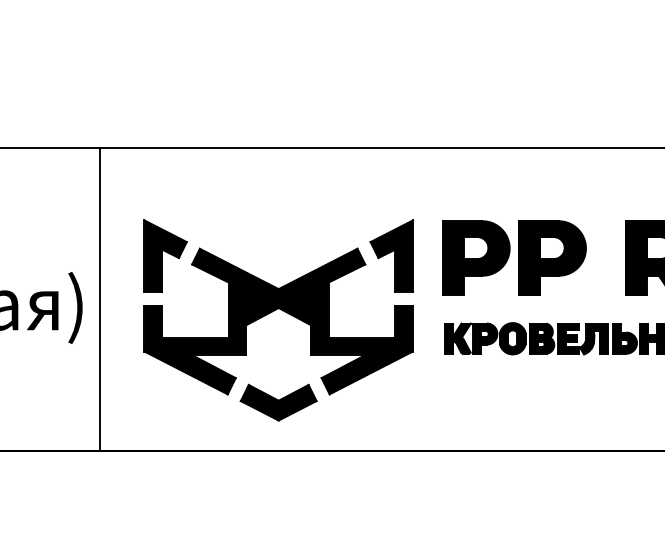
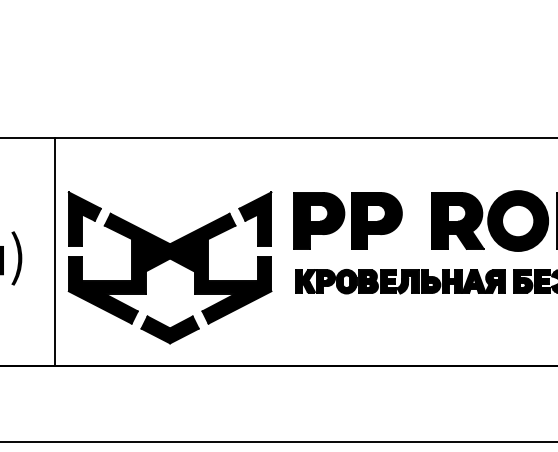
line: (100, 298) -> (55, 251), moved

